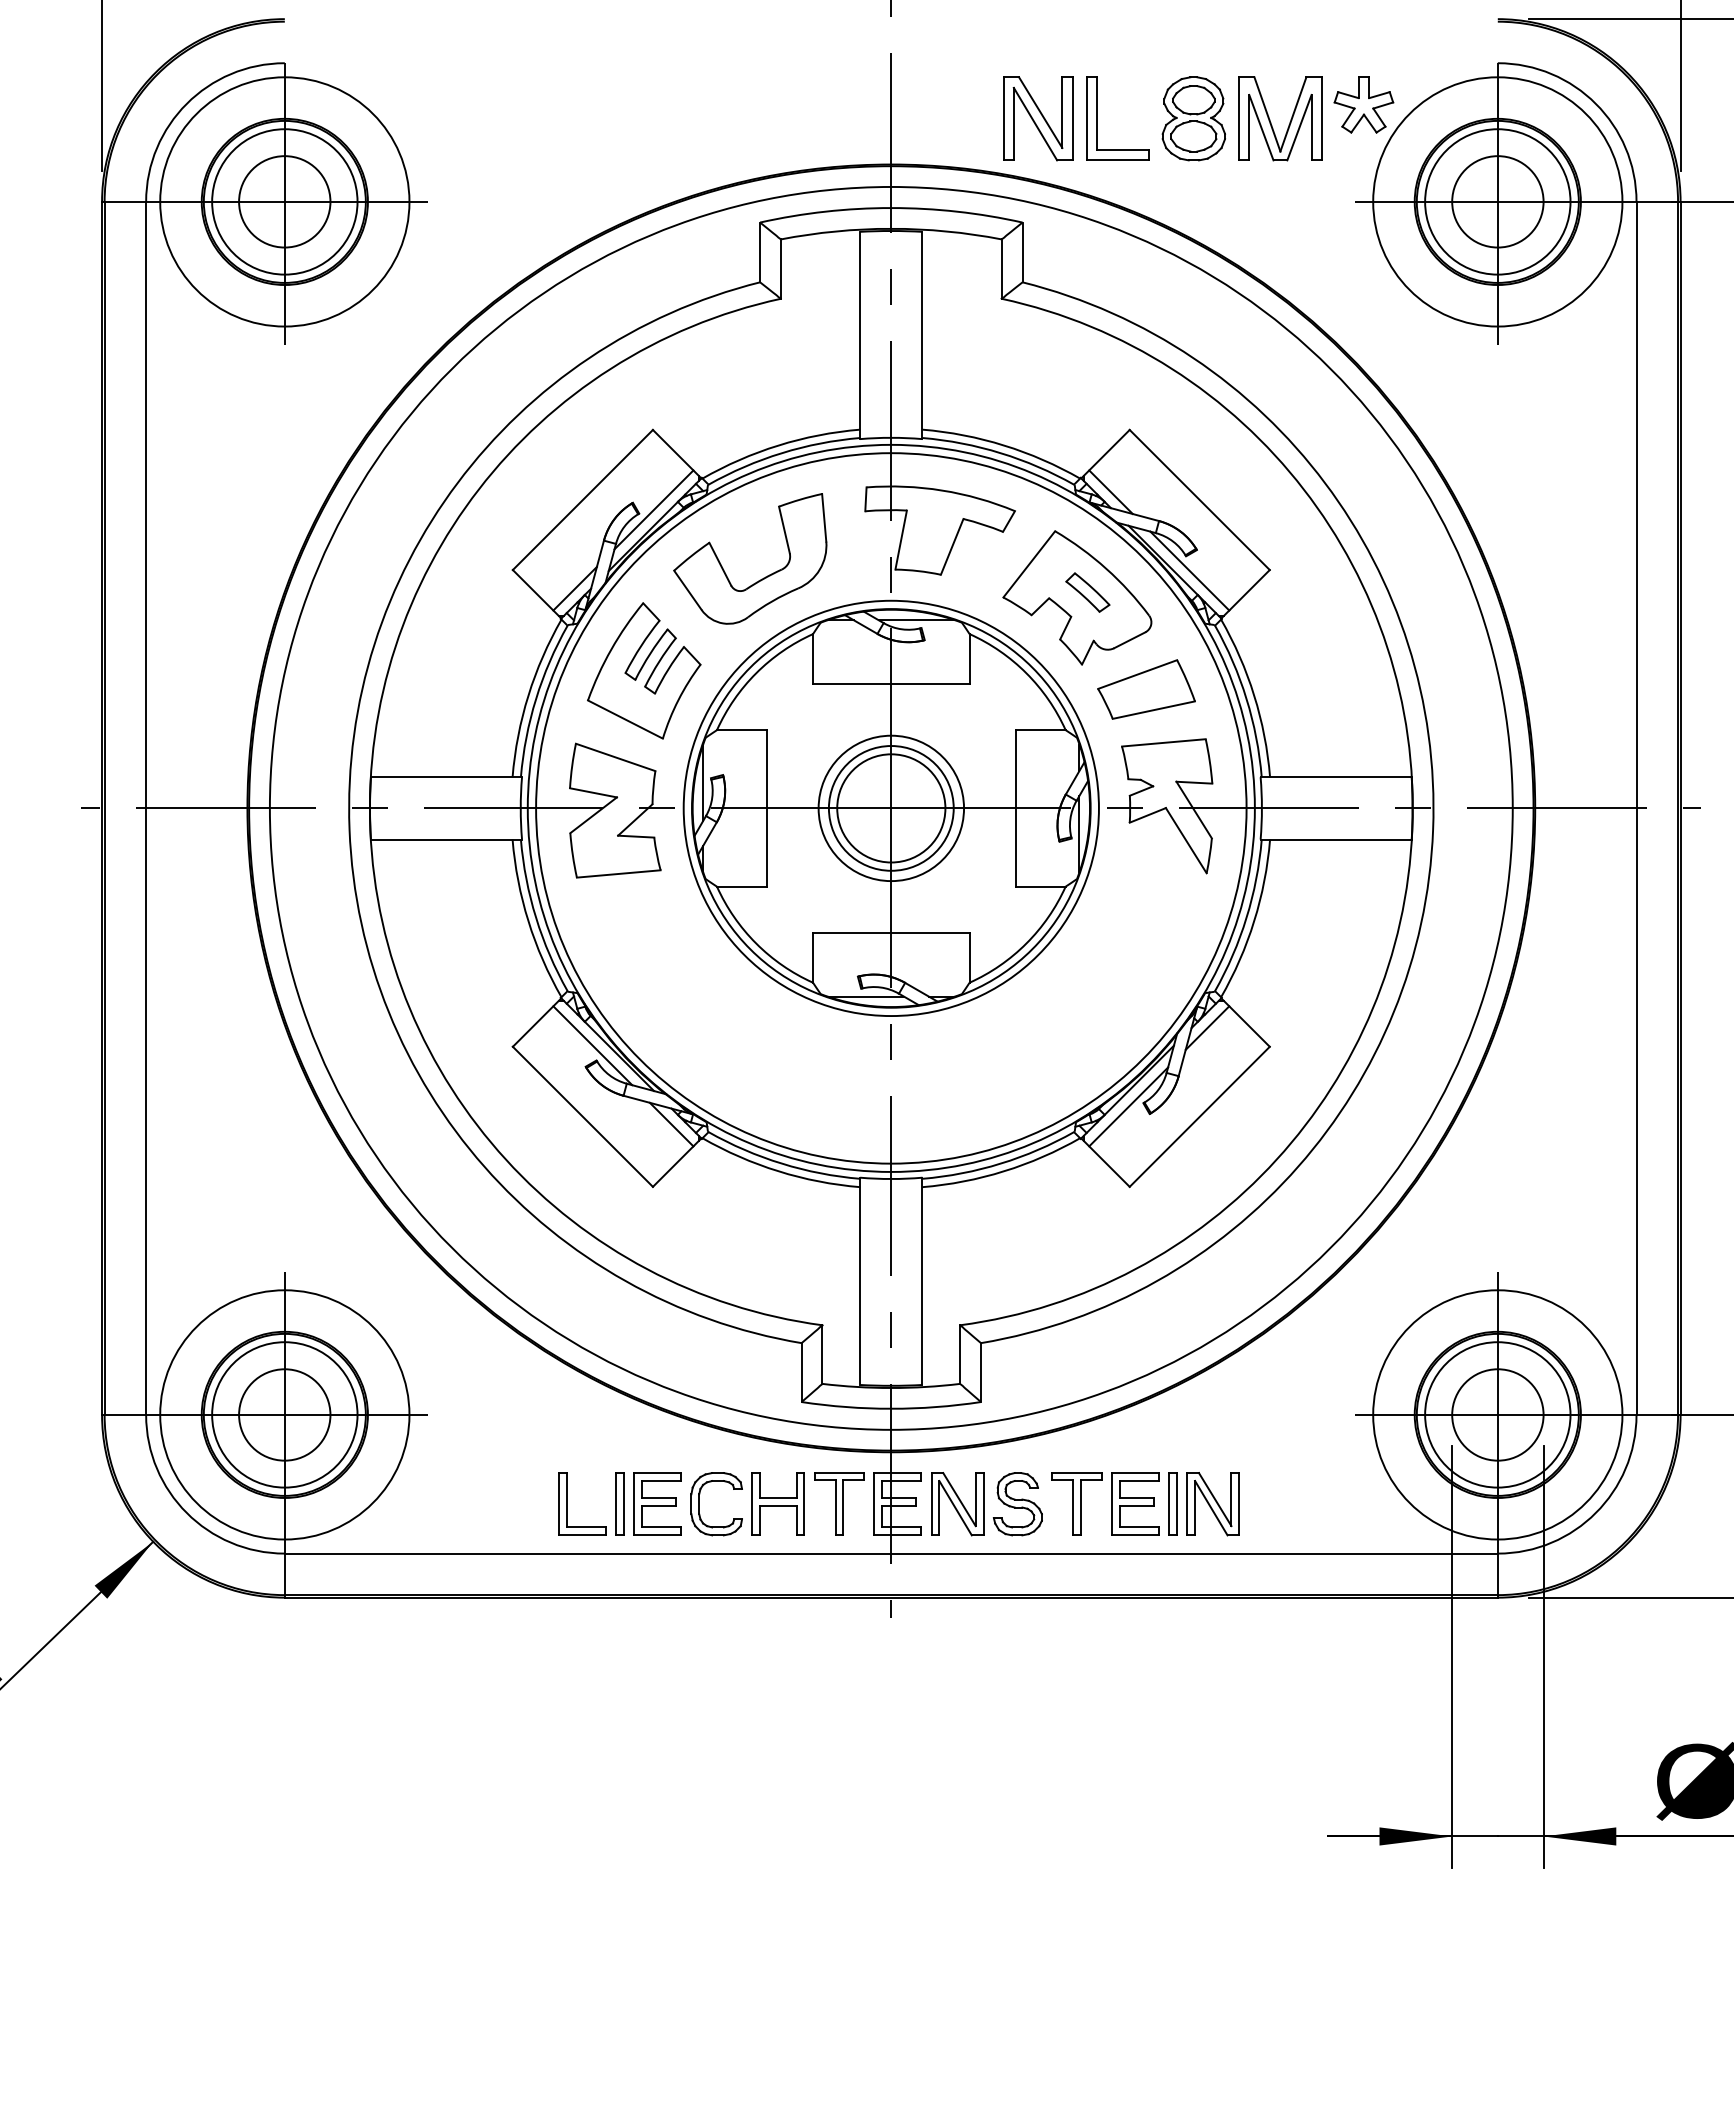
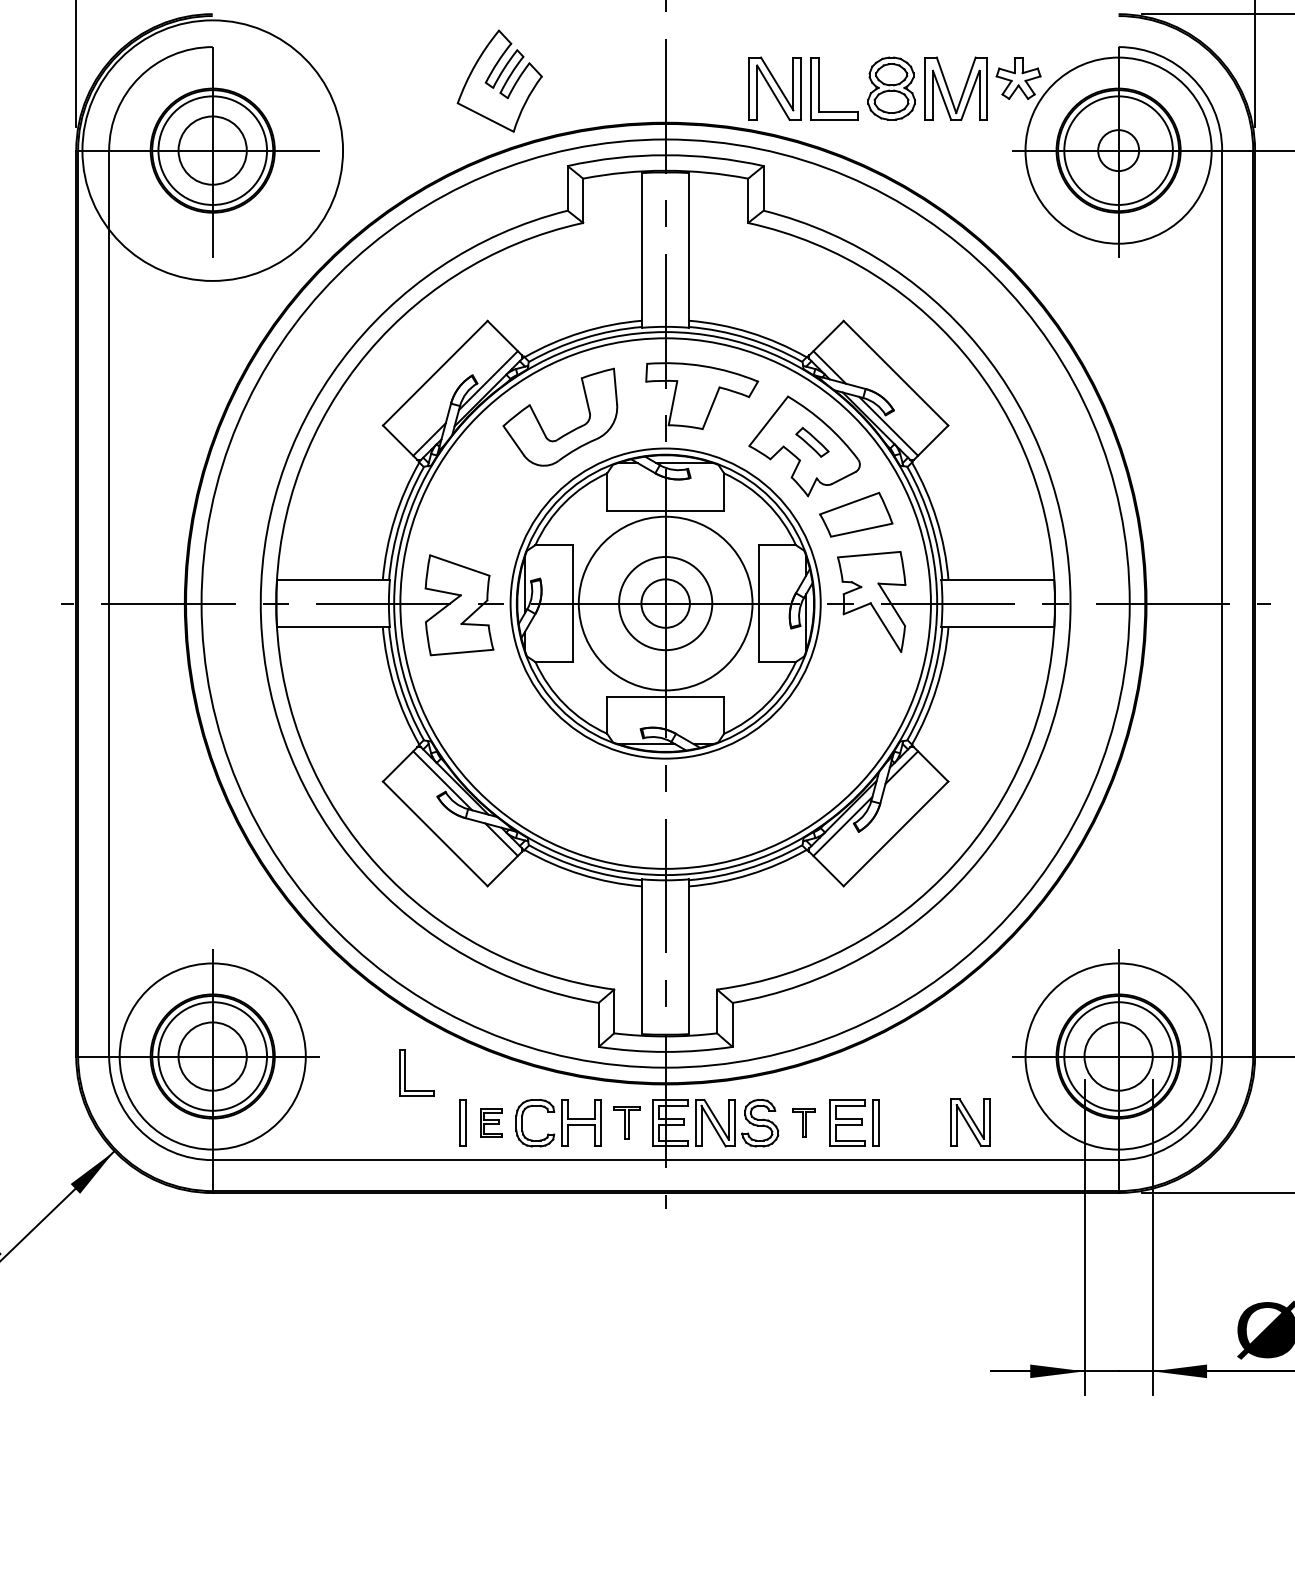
circle: (284, 201) -> (212, 150), size x1.4
circle: (1497, 201) -> (1118, 150), size x0.6
part: (644, 670) -> (500, 80), moved
circle: (891, 808) -> (665, 603), size x0.6
circle: (891, 808) -> (665, 603), size x1.6
part: (567, 1503) -> (405, 1072), moved
part: (657, 1503) -> (491, 1122), size x0.6
part: (839, 1503) -> (626, 1122), size x0.7
part: (1076, 1503) -> (803, 1122), size x0.6
part: (1212, 1504) -> (969, 1122), moved

